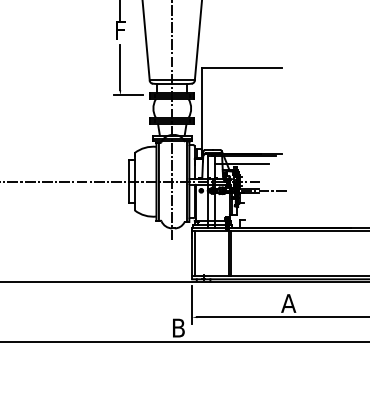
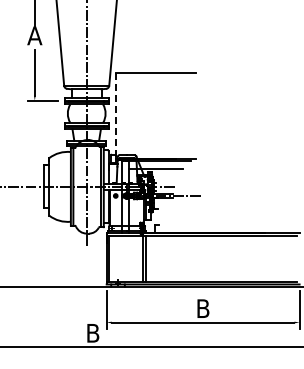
text: (119, 30) -> (33, 35), F -> A
line: (201, 111) -> (115, 116), solid -> dashed
text: (288, 303) -> (202, 308), A -> B

